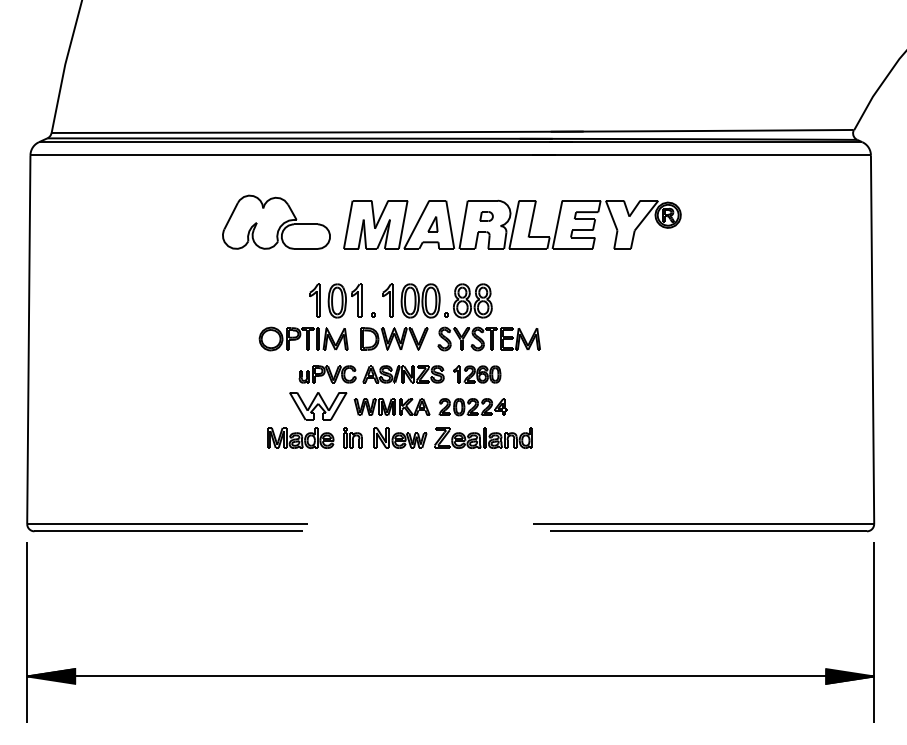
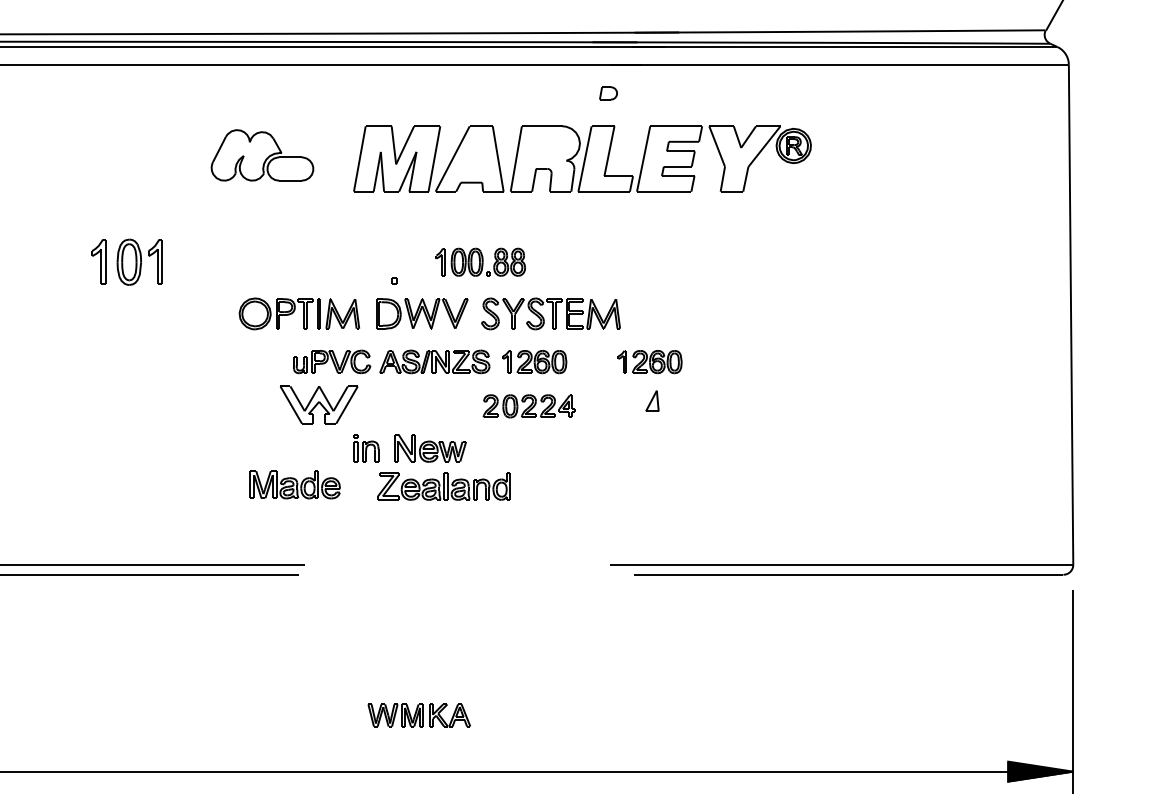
part: (486, 216) -> (608, 93), moved
part: (276, 221) -> (262, 154), size x0.7
part: (432, 224) -> (651, 401), moved
part: (335, 300) -> (126, 261), moved
part: (437, 300) -> (480, 261), size x0.6
part: (562, 374) -> (650, 362), added
part: (391, 406) -> (418, 714), moved
part: (300, 437) -> (295, 484), moved
part: (483, 437) -> (444, 485), moved

